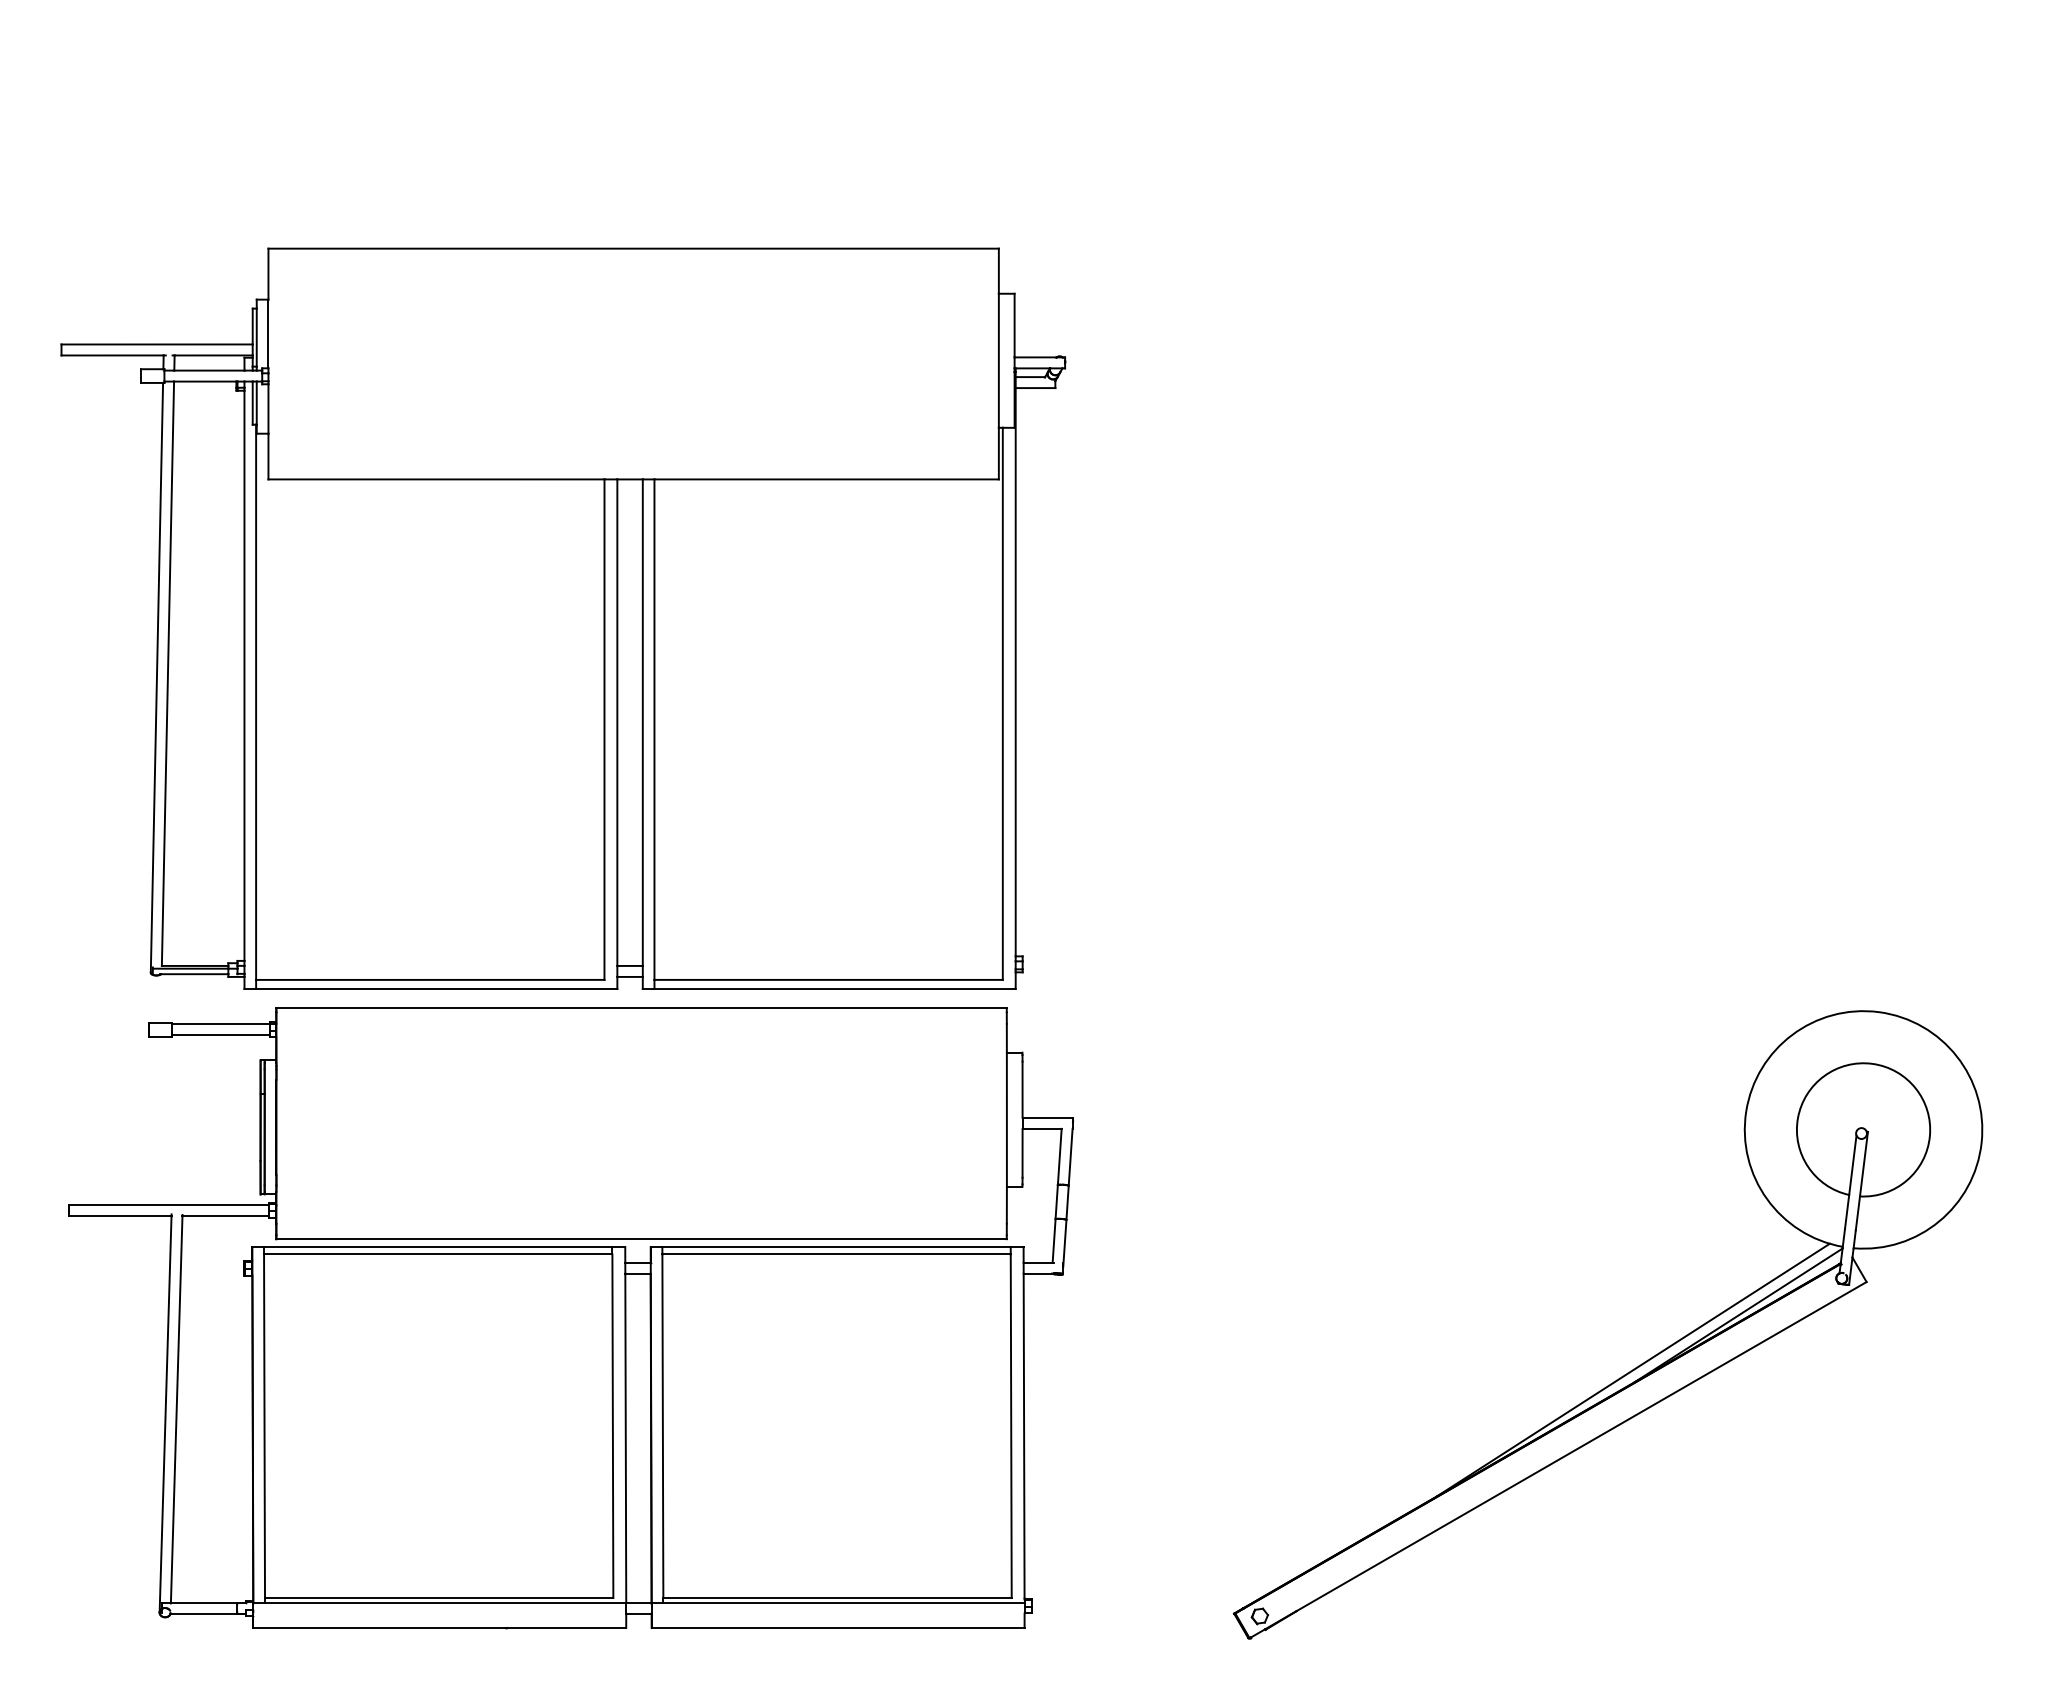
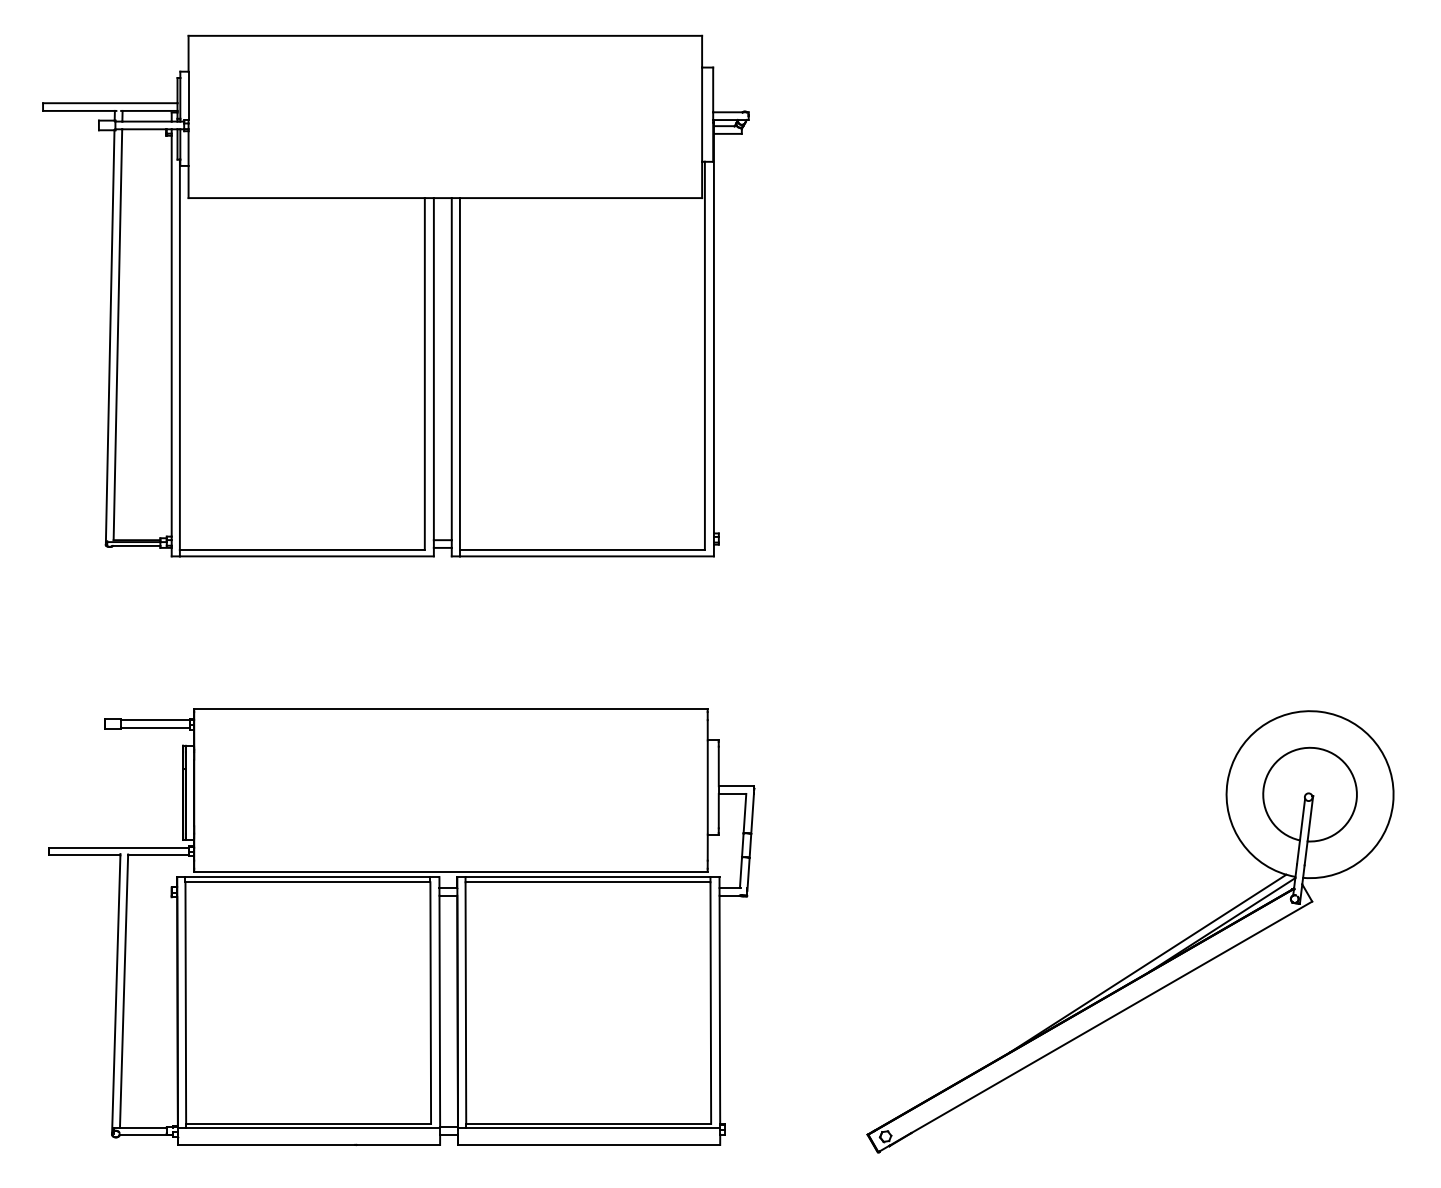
part: (563, 618) -> (396, 295), moved

